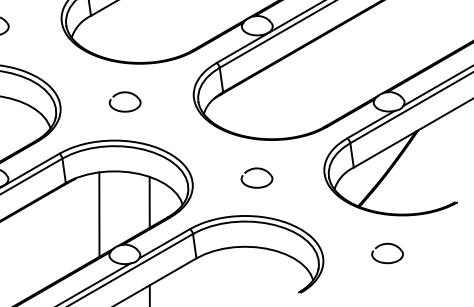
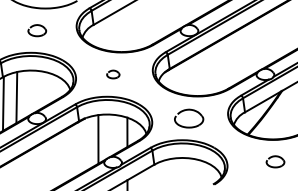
part: (125, 101) -> (113, 74), size x0.7
part: (257, 176) -> (189, 117), size x1.6
part: (387, 252) -> (275, 161), moved

